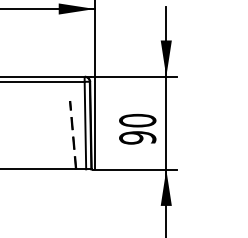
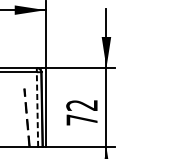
line: (85, 125) -> (37, 109), solid -> dashed
text: (137, 128) -> (81, 112), 90 -> 72

